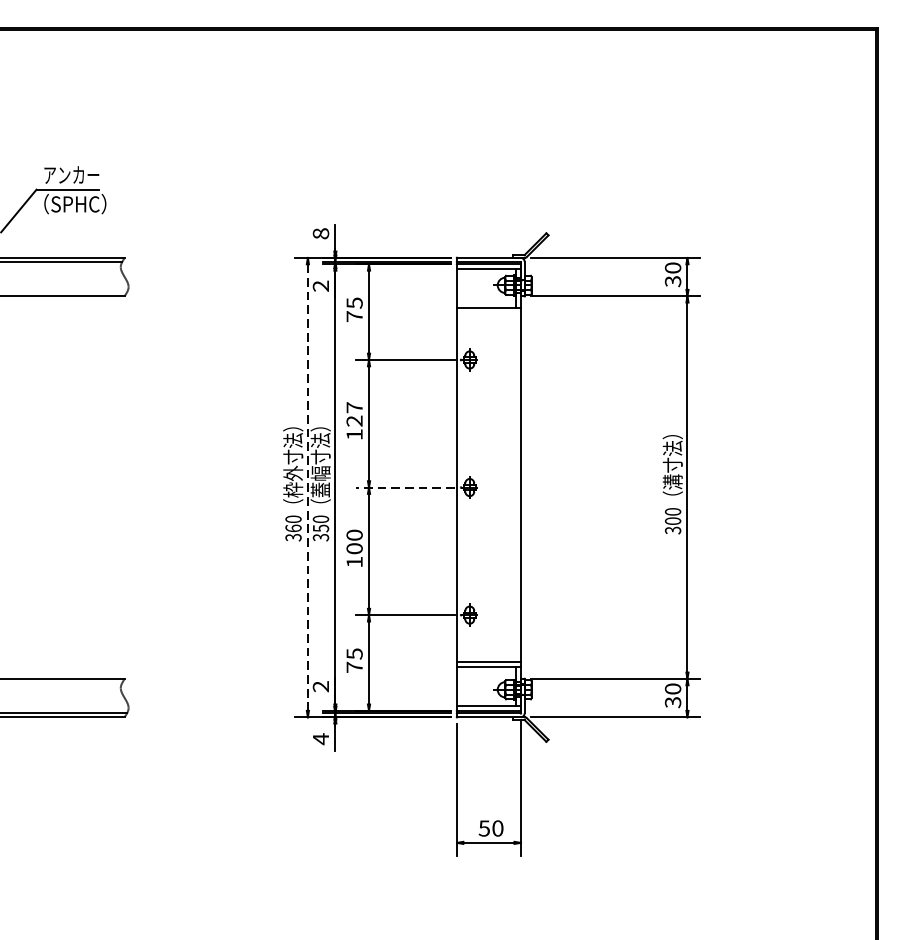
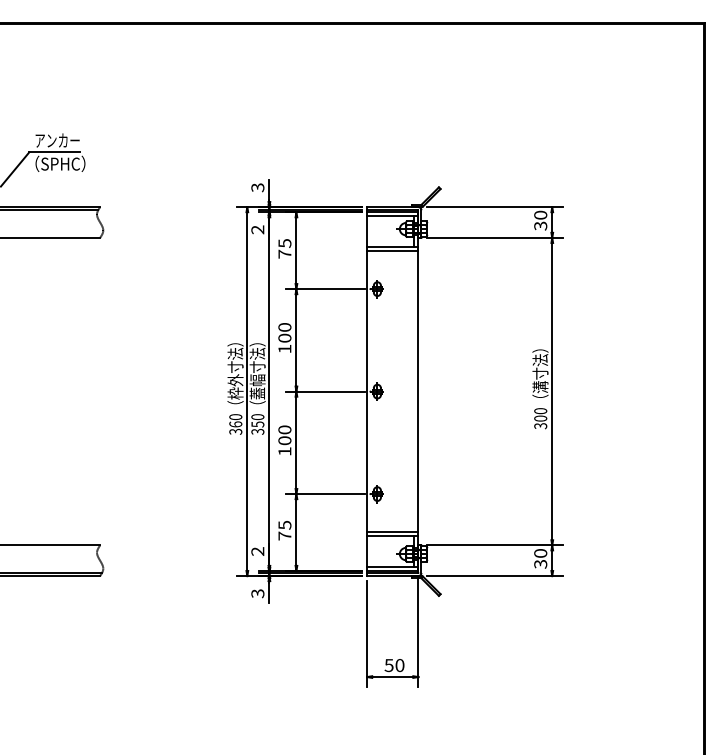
text: (320, 233) -> (257, 187), 8 -> 3
line: (488, 313) -> (392, 251), added
text: (354, 413) -> (284, 332), 127 -> 100
line: (405, 487) -> (325, 391), dashed -> solid
line: (308, 488) -> (247, 392), dashed -> solid
text: (320, 738) -> (257, 593), 4 -> 3

